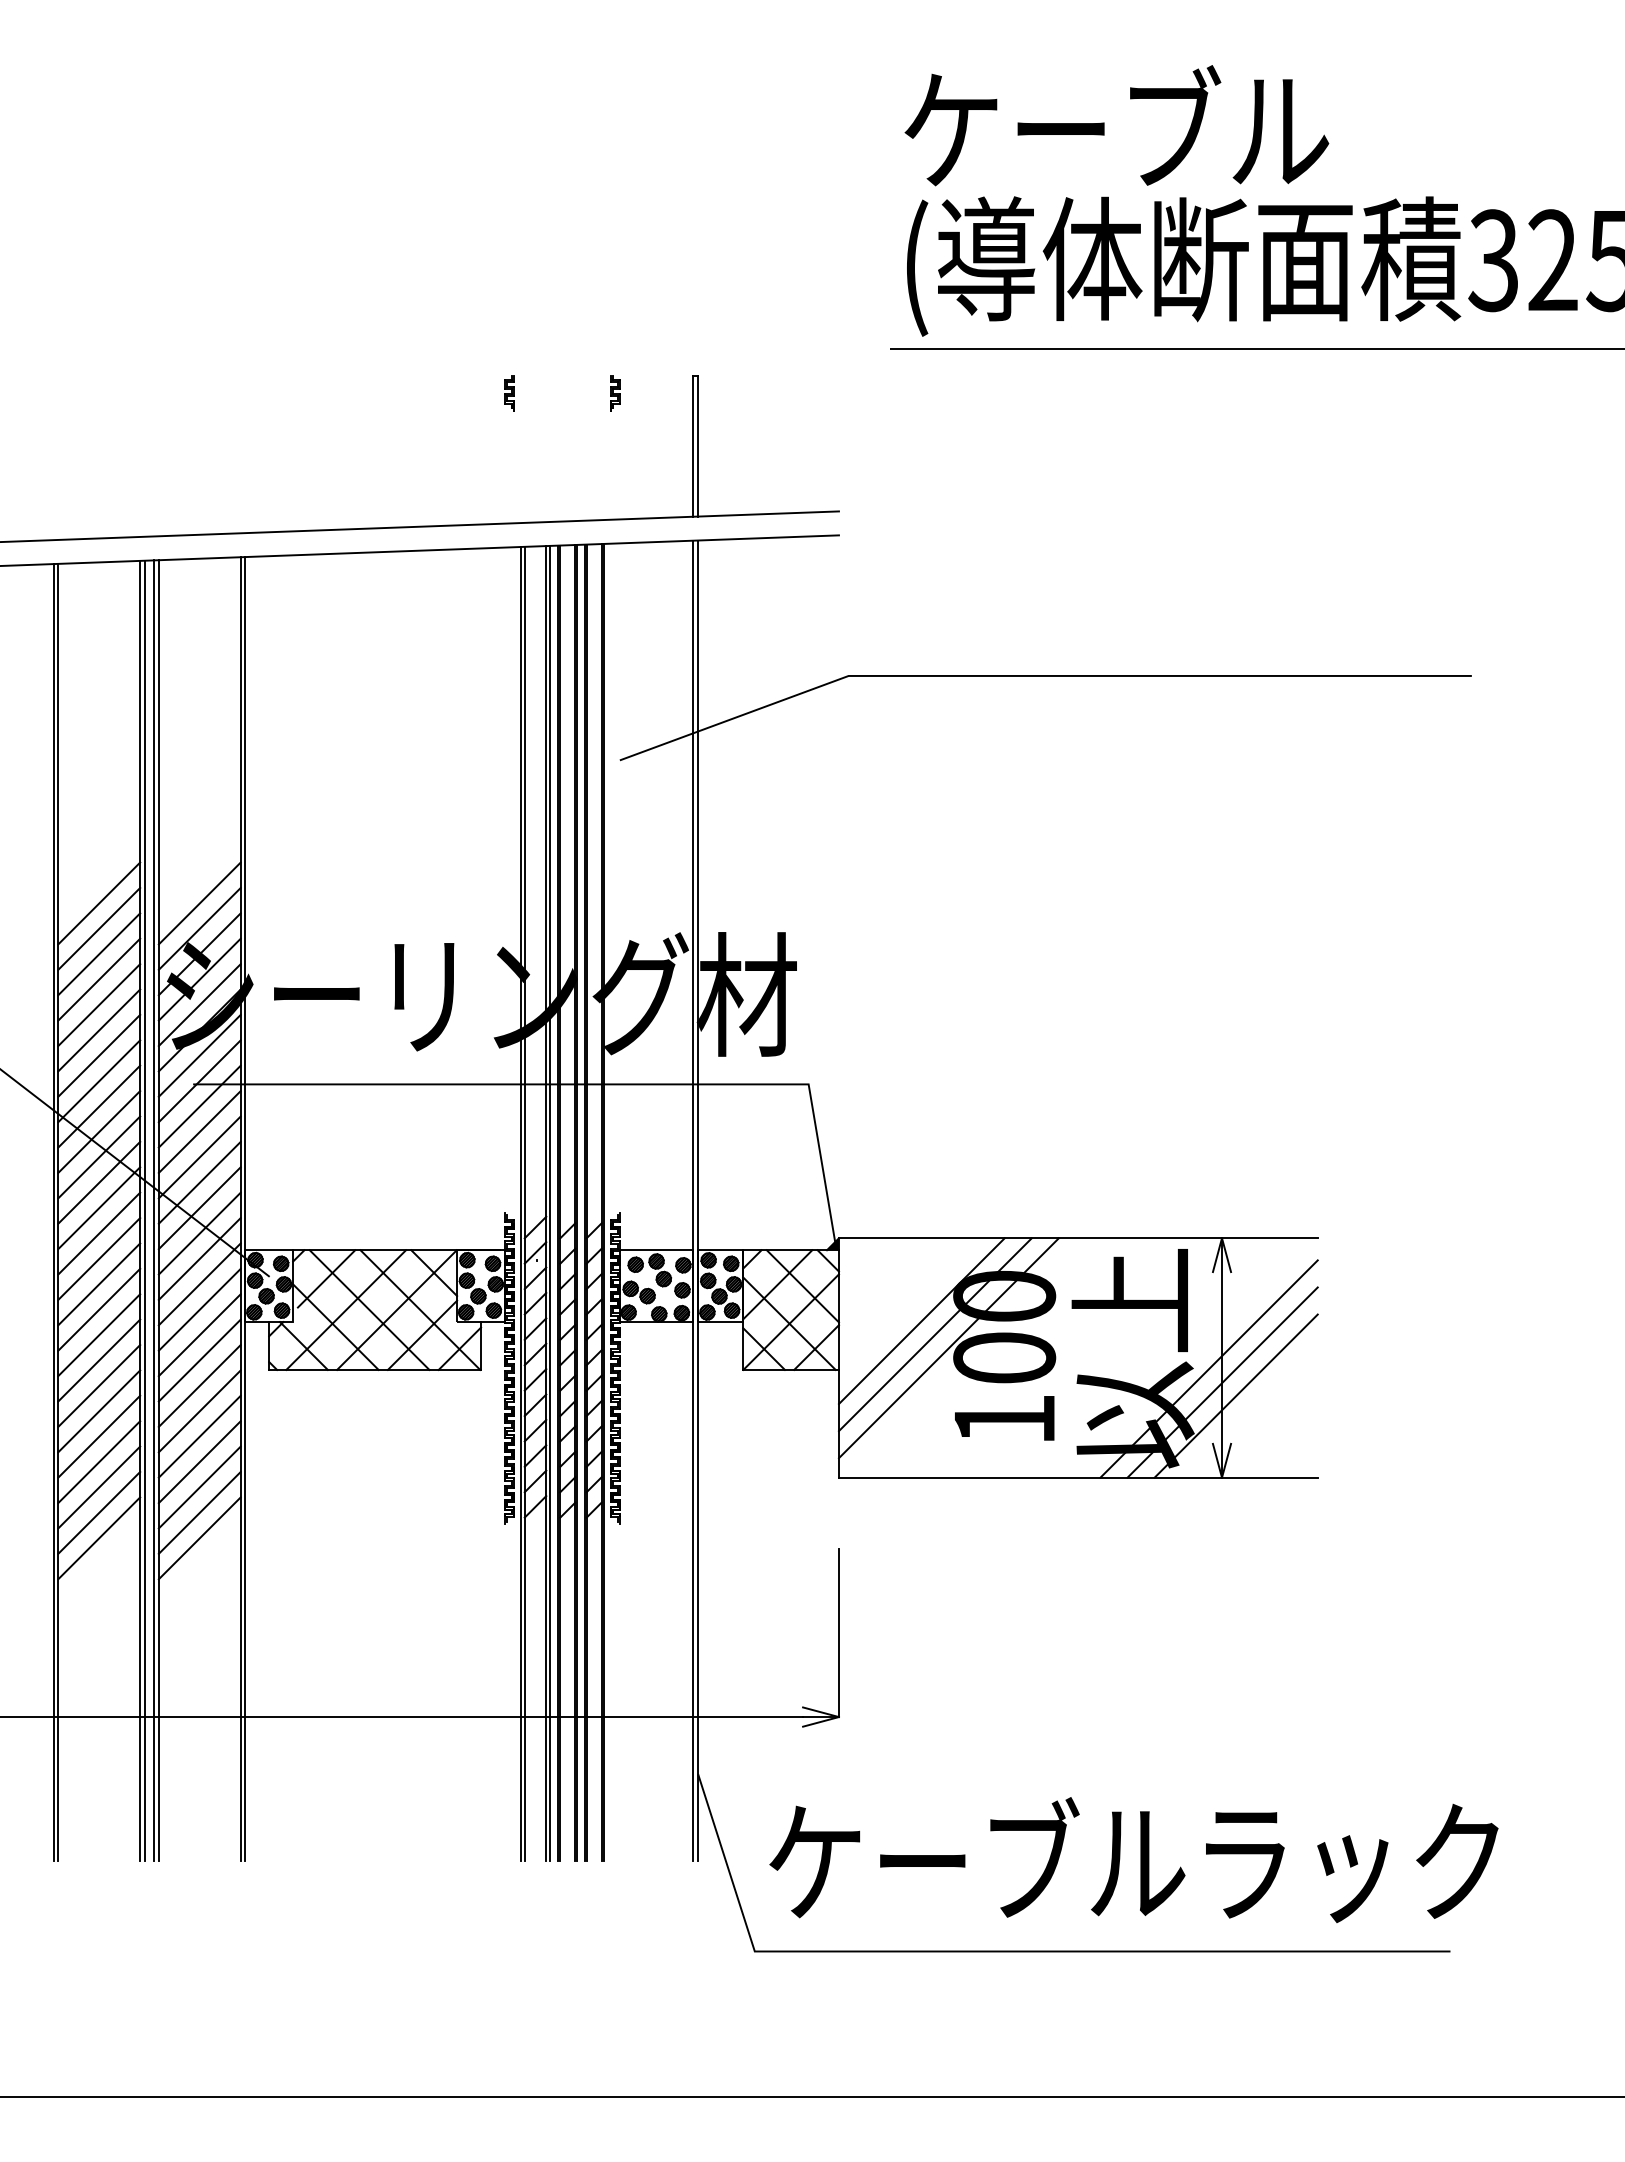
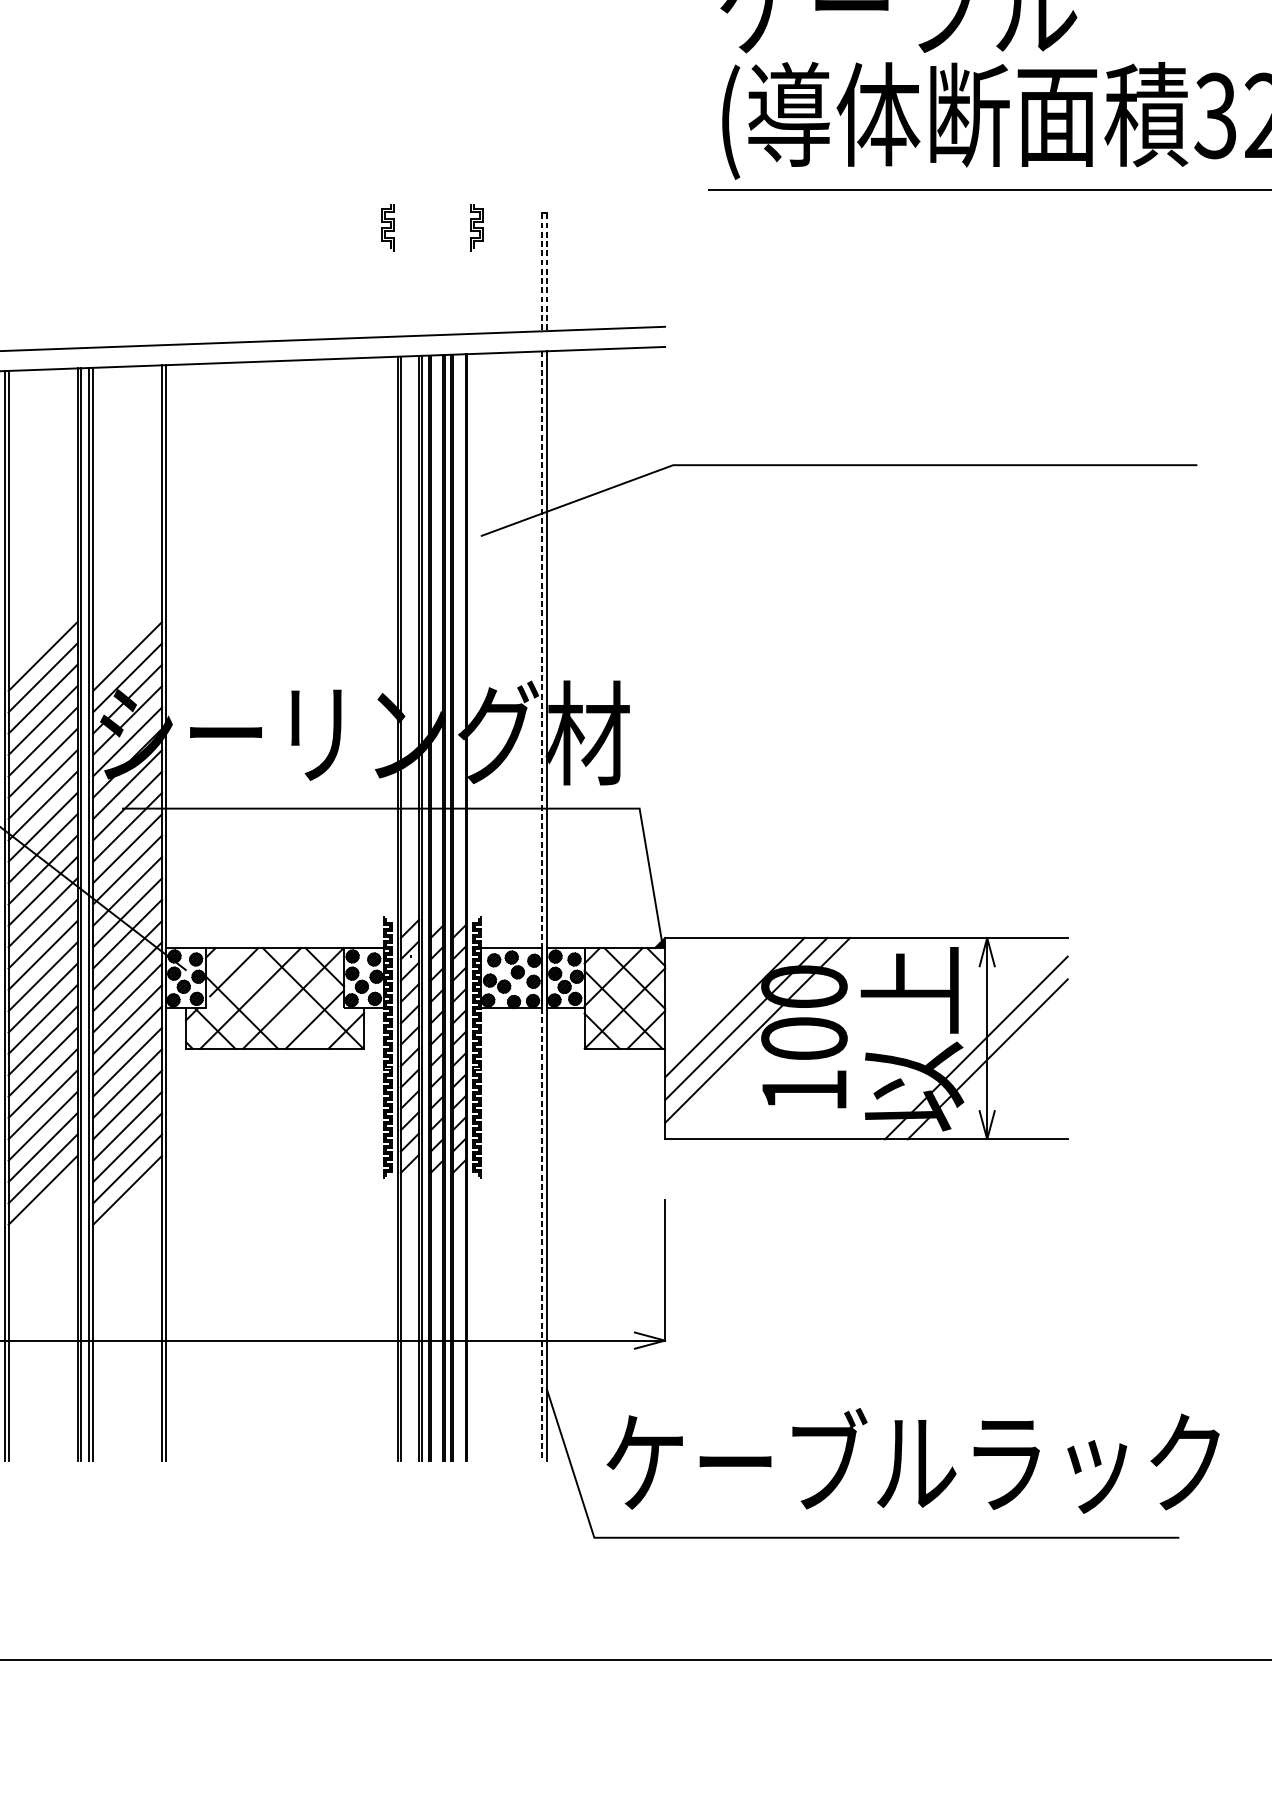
part: (509, 393) -> (388, 227), size x1.6
part: (615, 393) -> (477, 227), size x1.6
line: (692, 447) -> (541, 273), solid -> dashed
line: (698, 447) -> (546, 273), solid -> dashed
line: (692, 1201) -> (541, 907), solid -> dashed
line: (369, 1309) -> (270, 997), removed
line: (1235, 1395) -> (998, 1070), removed

